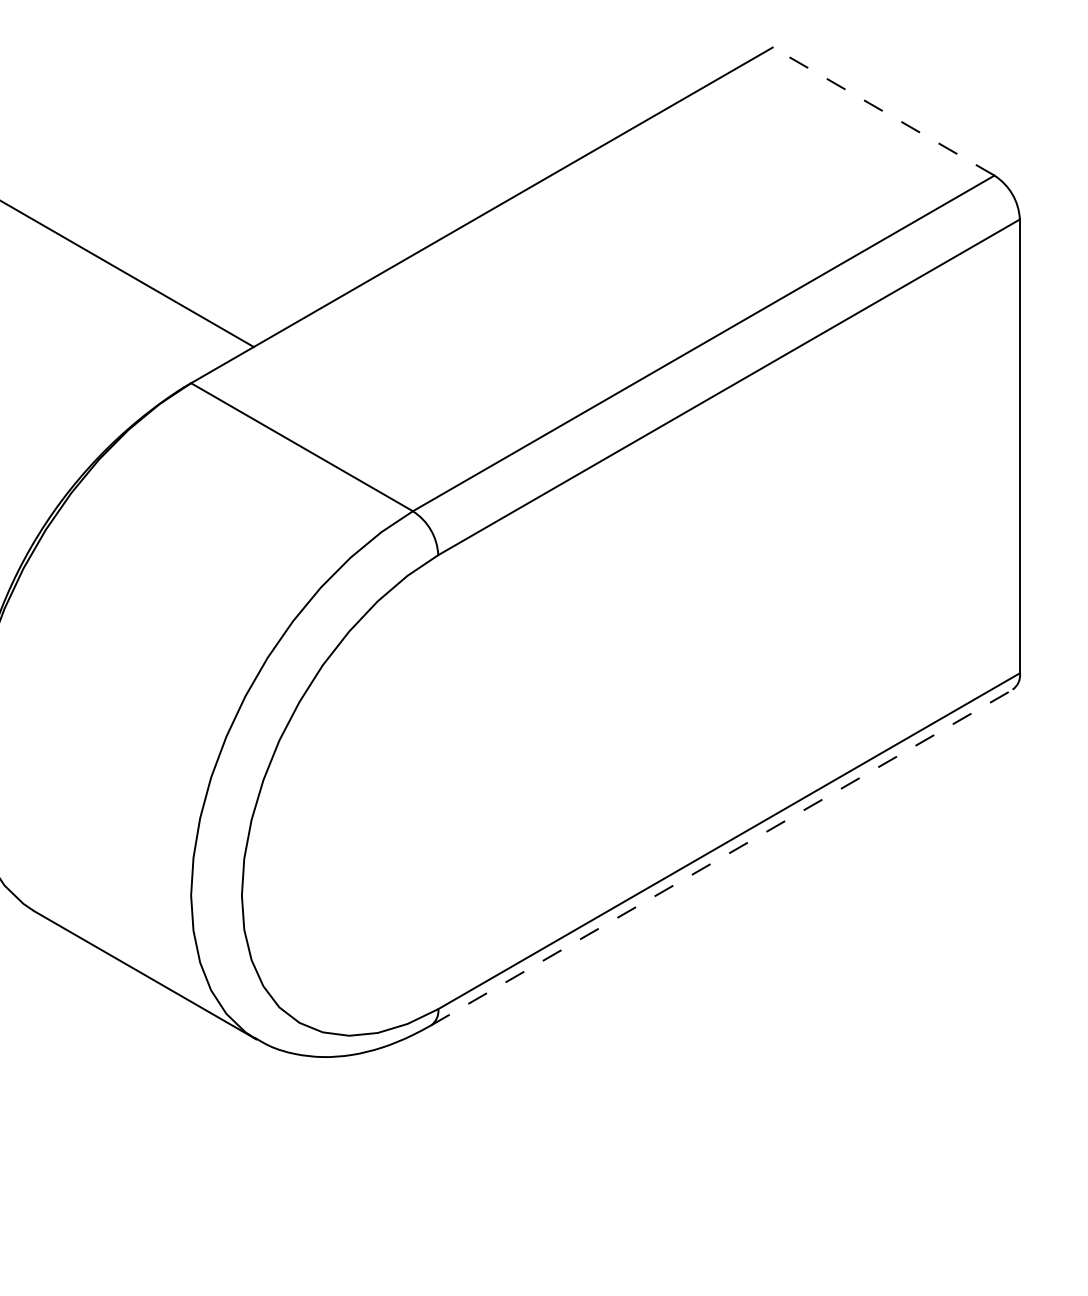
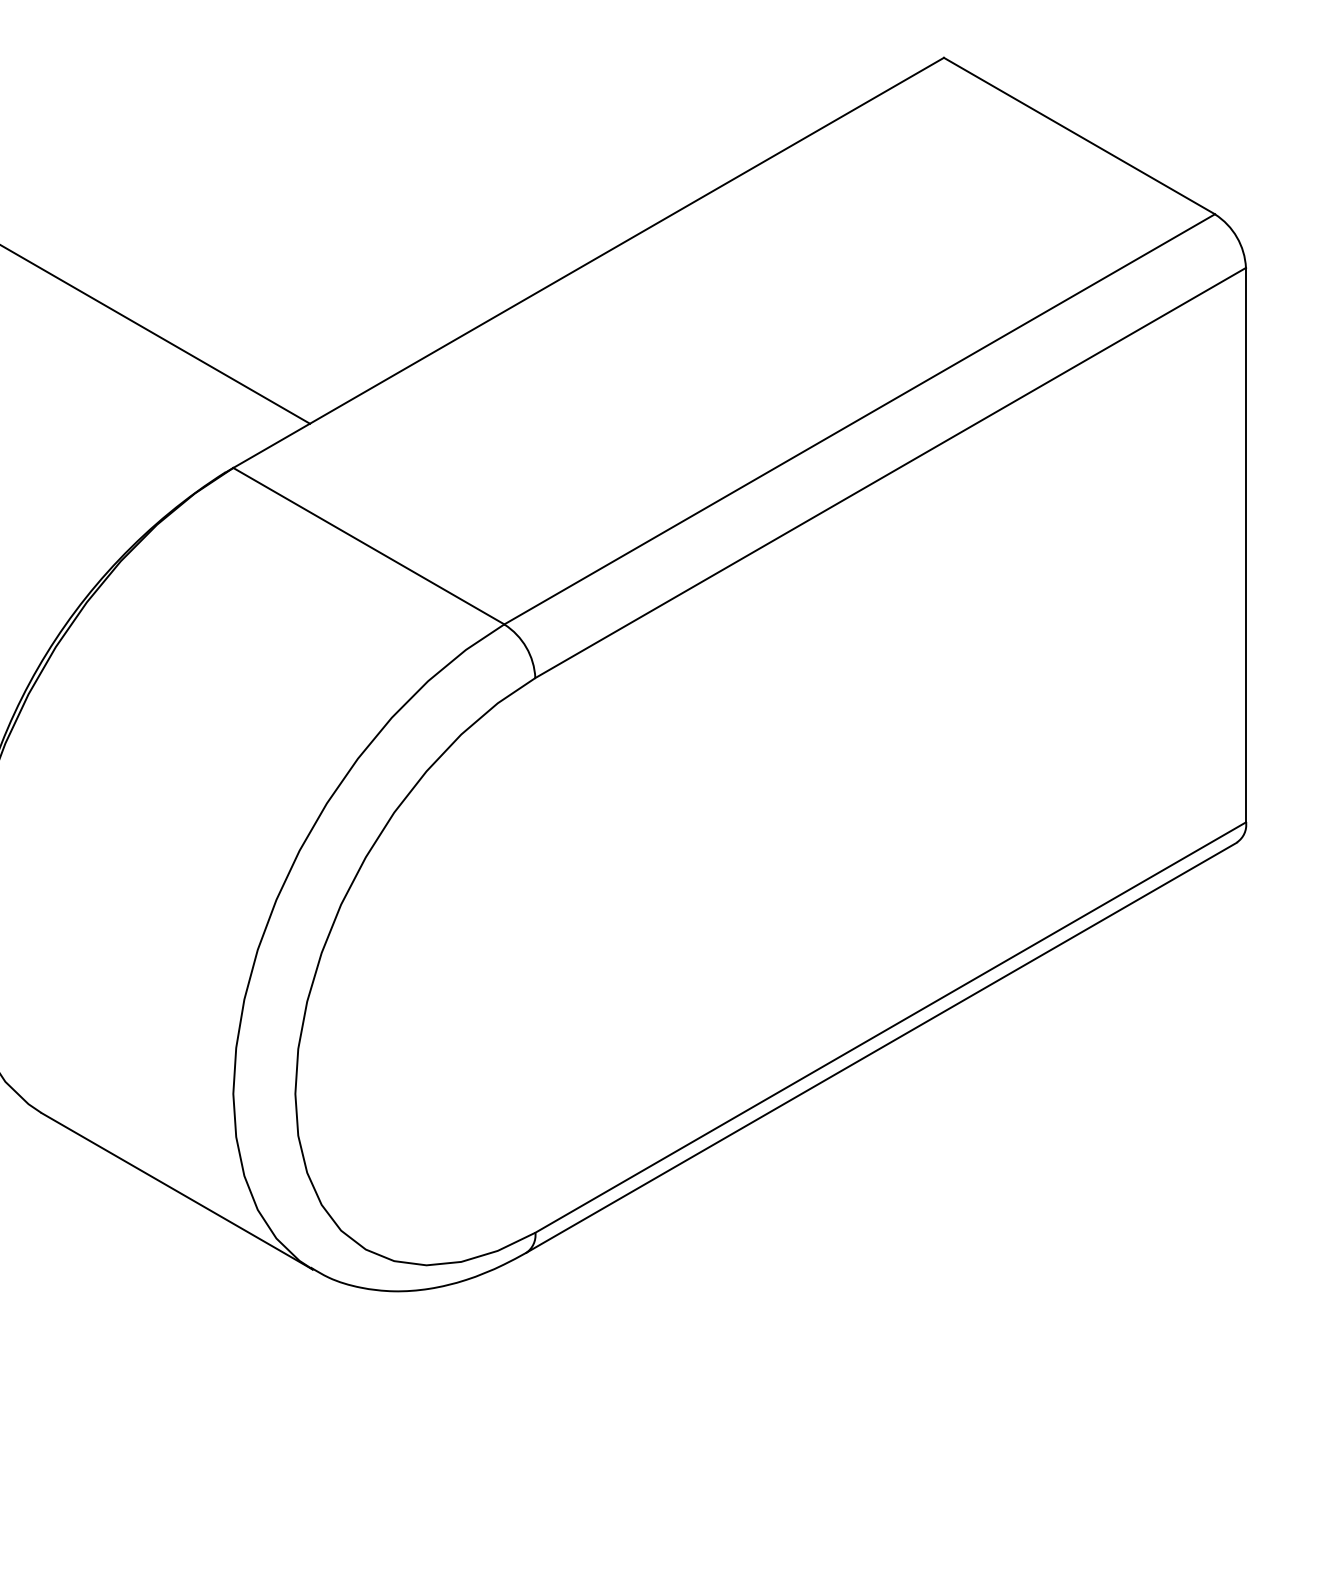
line: (883, 111) -> (1079, 135), dashed -> solid
line: (722, 857) -> (882, 1047), dashed -> solid

